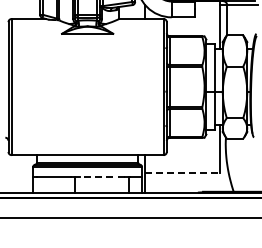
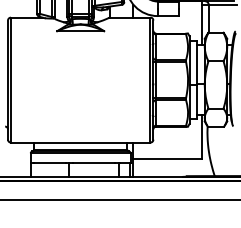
line: (182, 172) -> (167, 158), dashed -> solid
line: (101, 177) -> (93, 163), dashed -> solid

